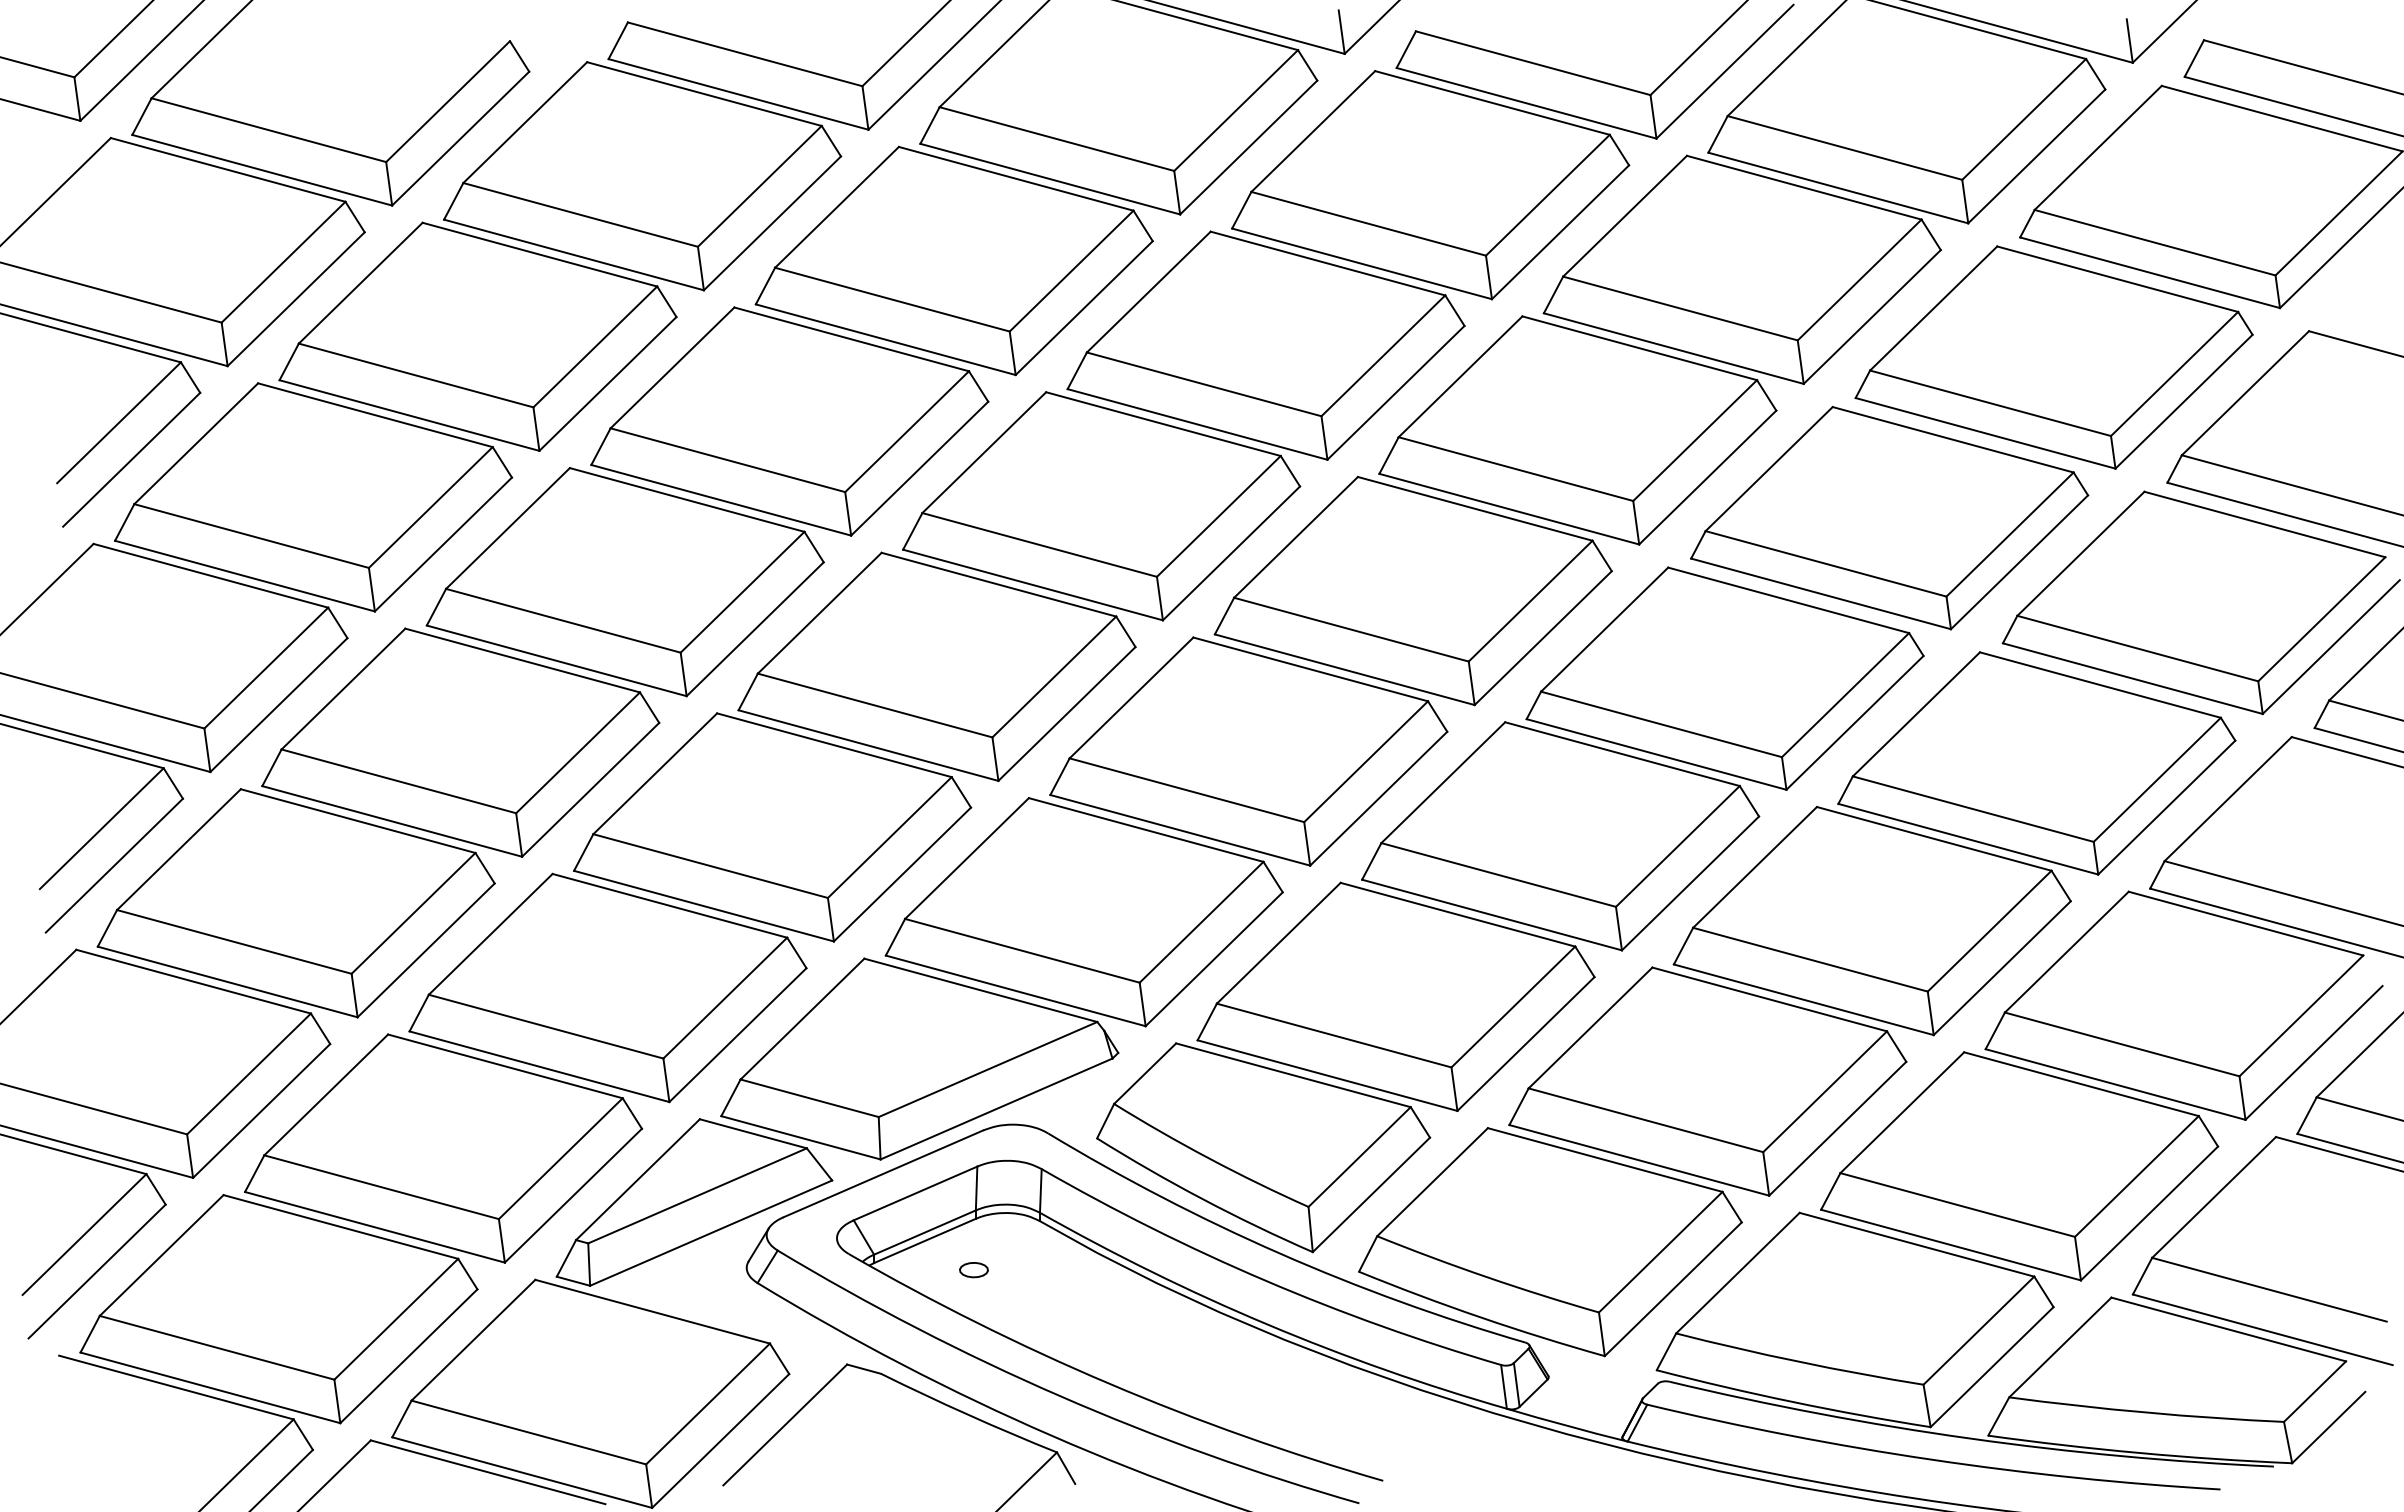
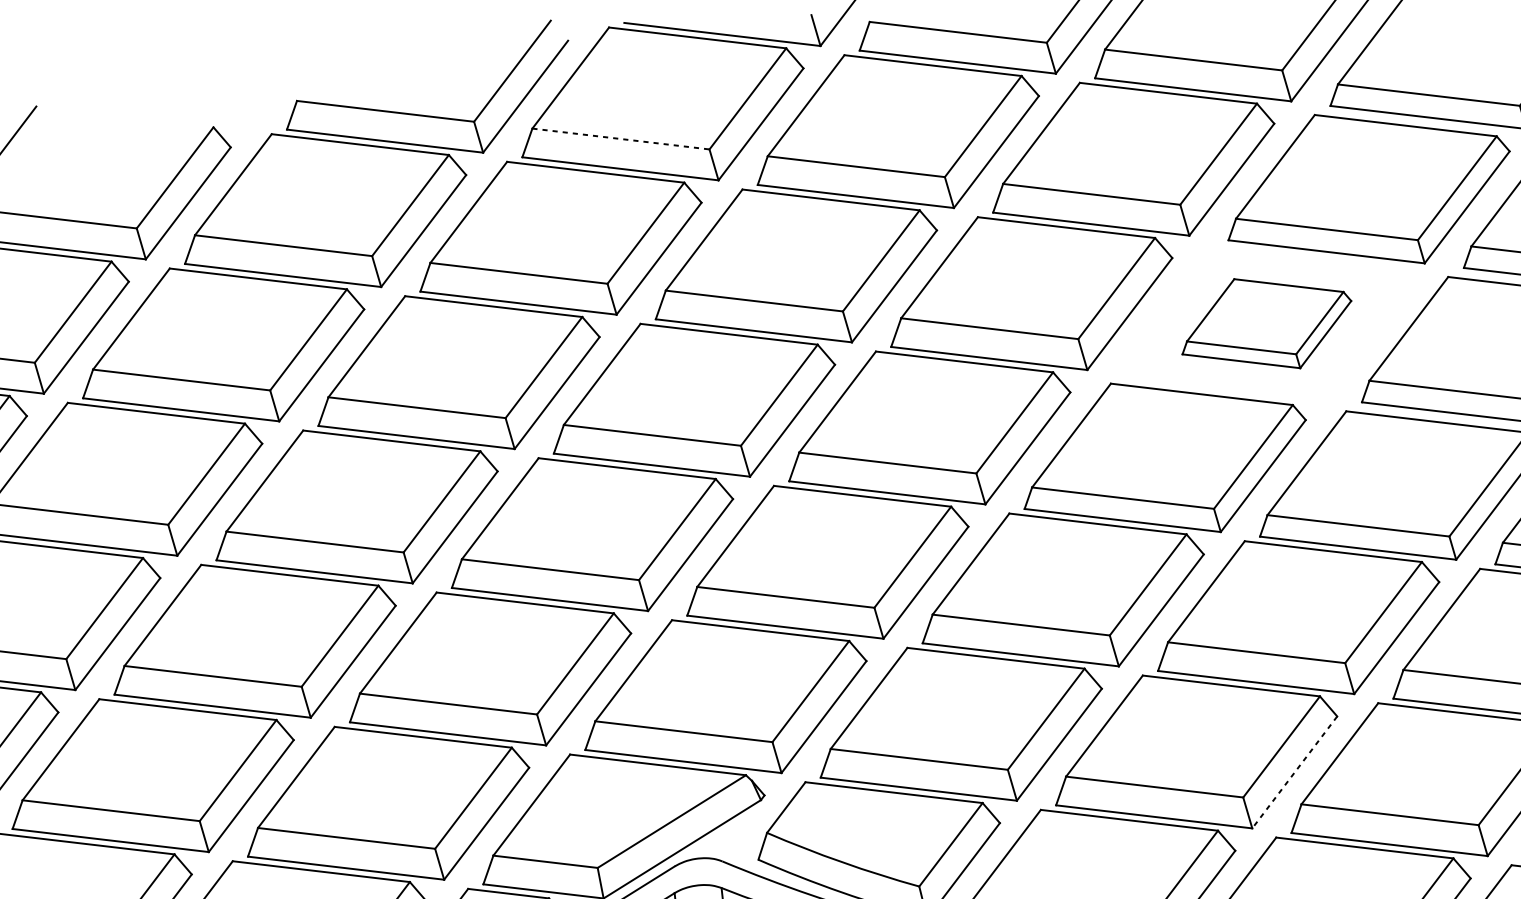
line: (1056, 139) -> (620, 139), solid -> dashed
part: (1889, 518) -> (1266, 324), size x0.6
line: (1837, 1128) -> (1294, 772), solid -> dashed

